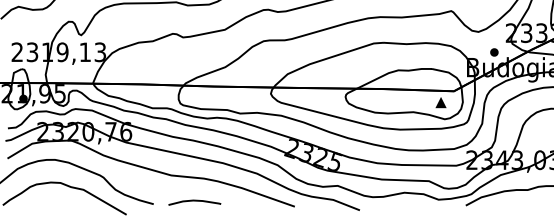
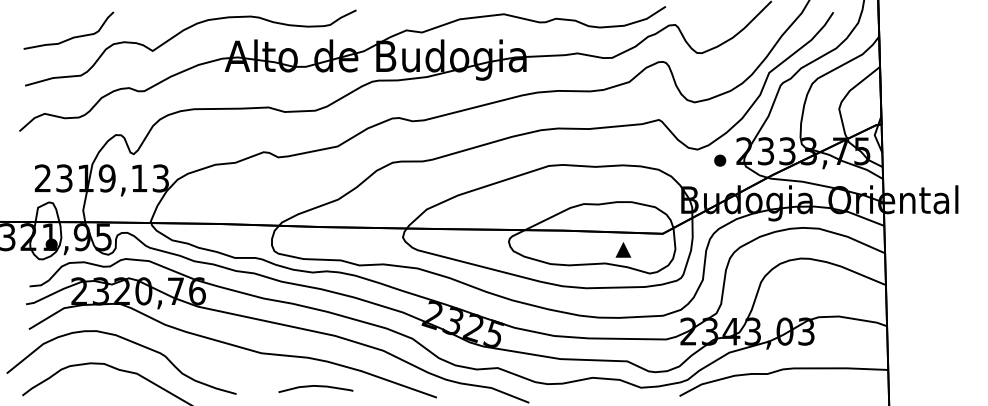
part: (494, 52) -> (720, 160), moved
part: (441, 102) -> (623, 249), moved
curve: (194, 200) -> (315, 386), moved

